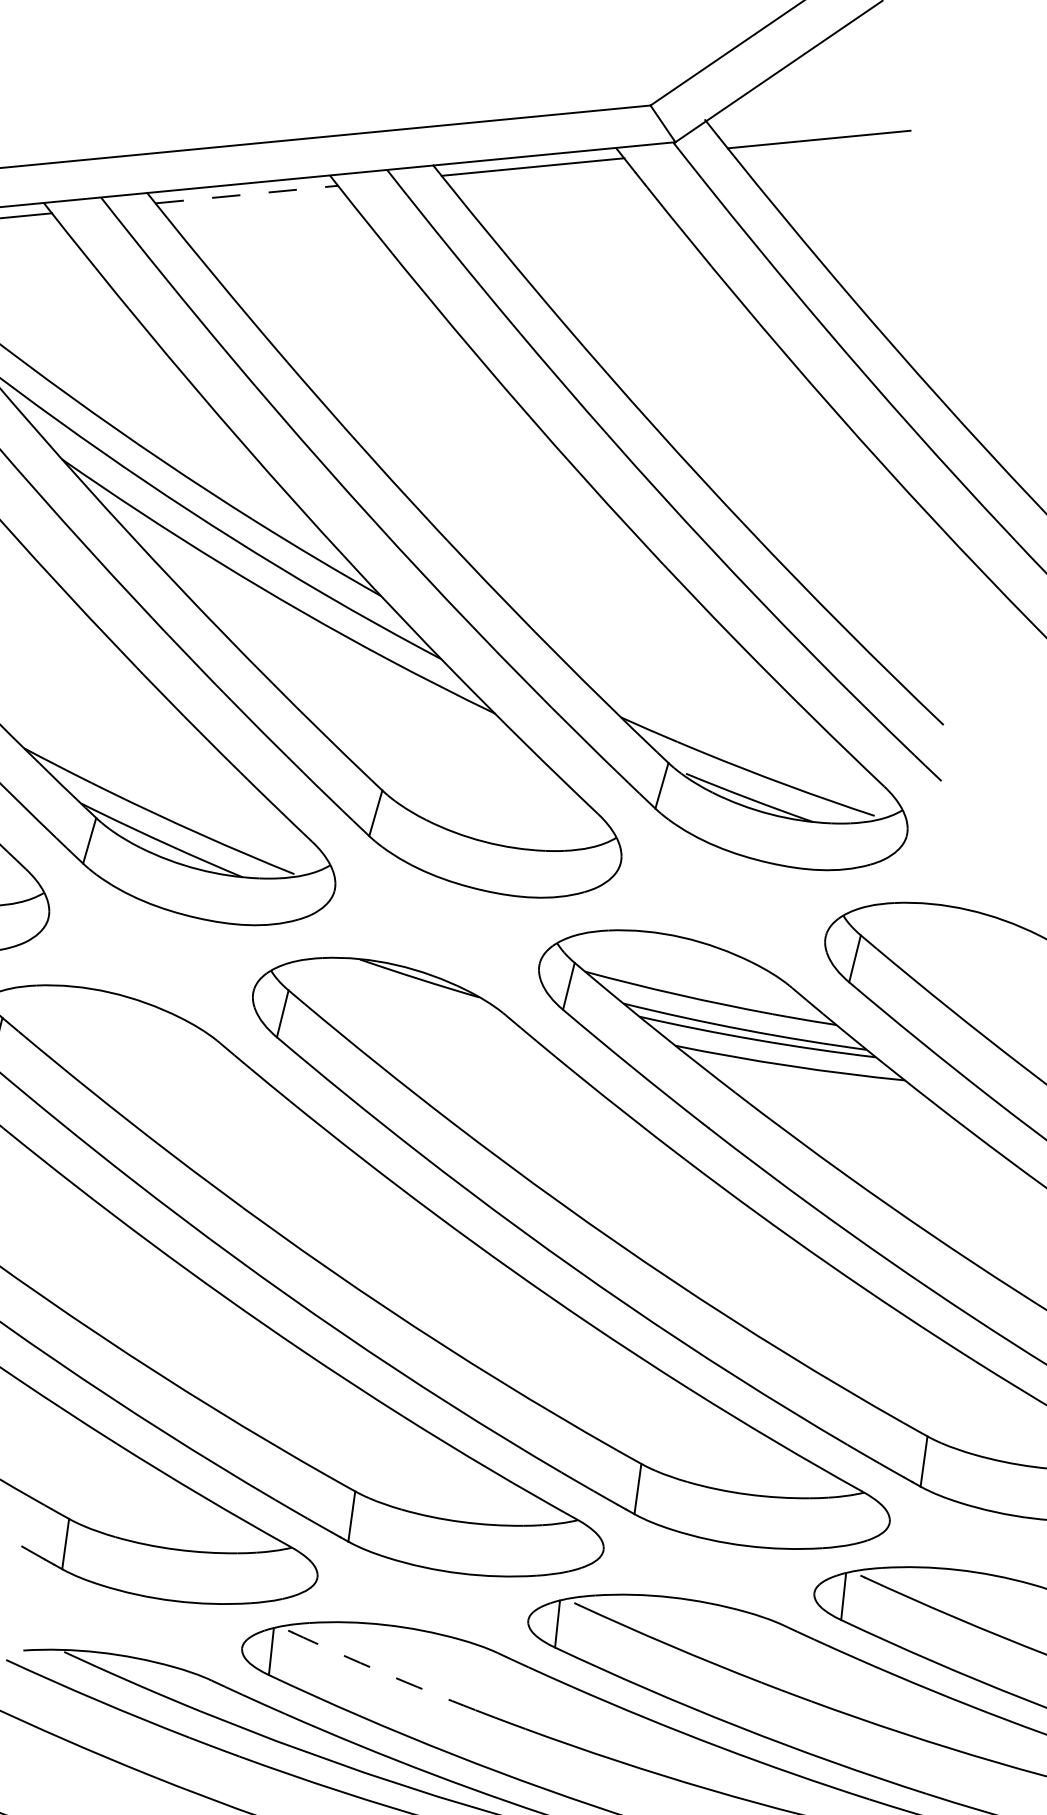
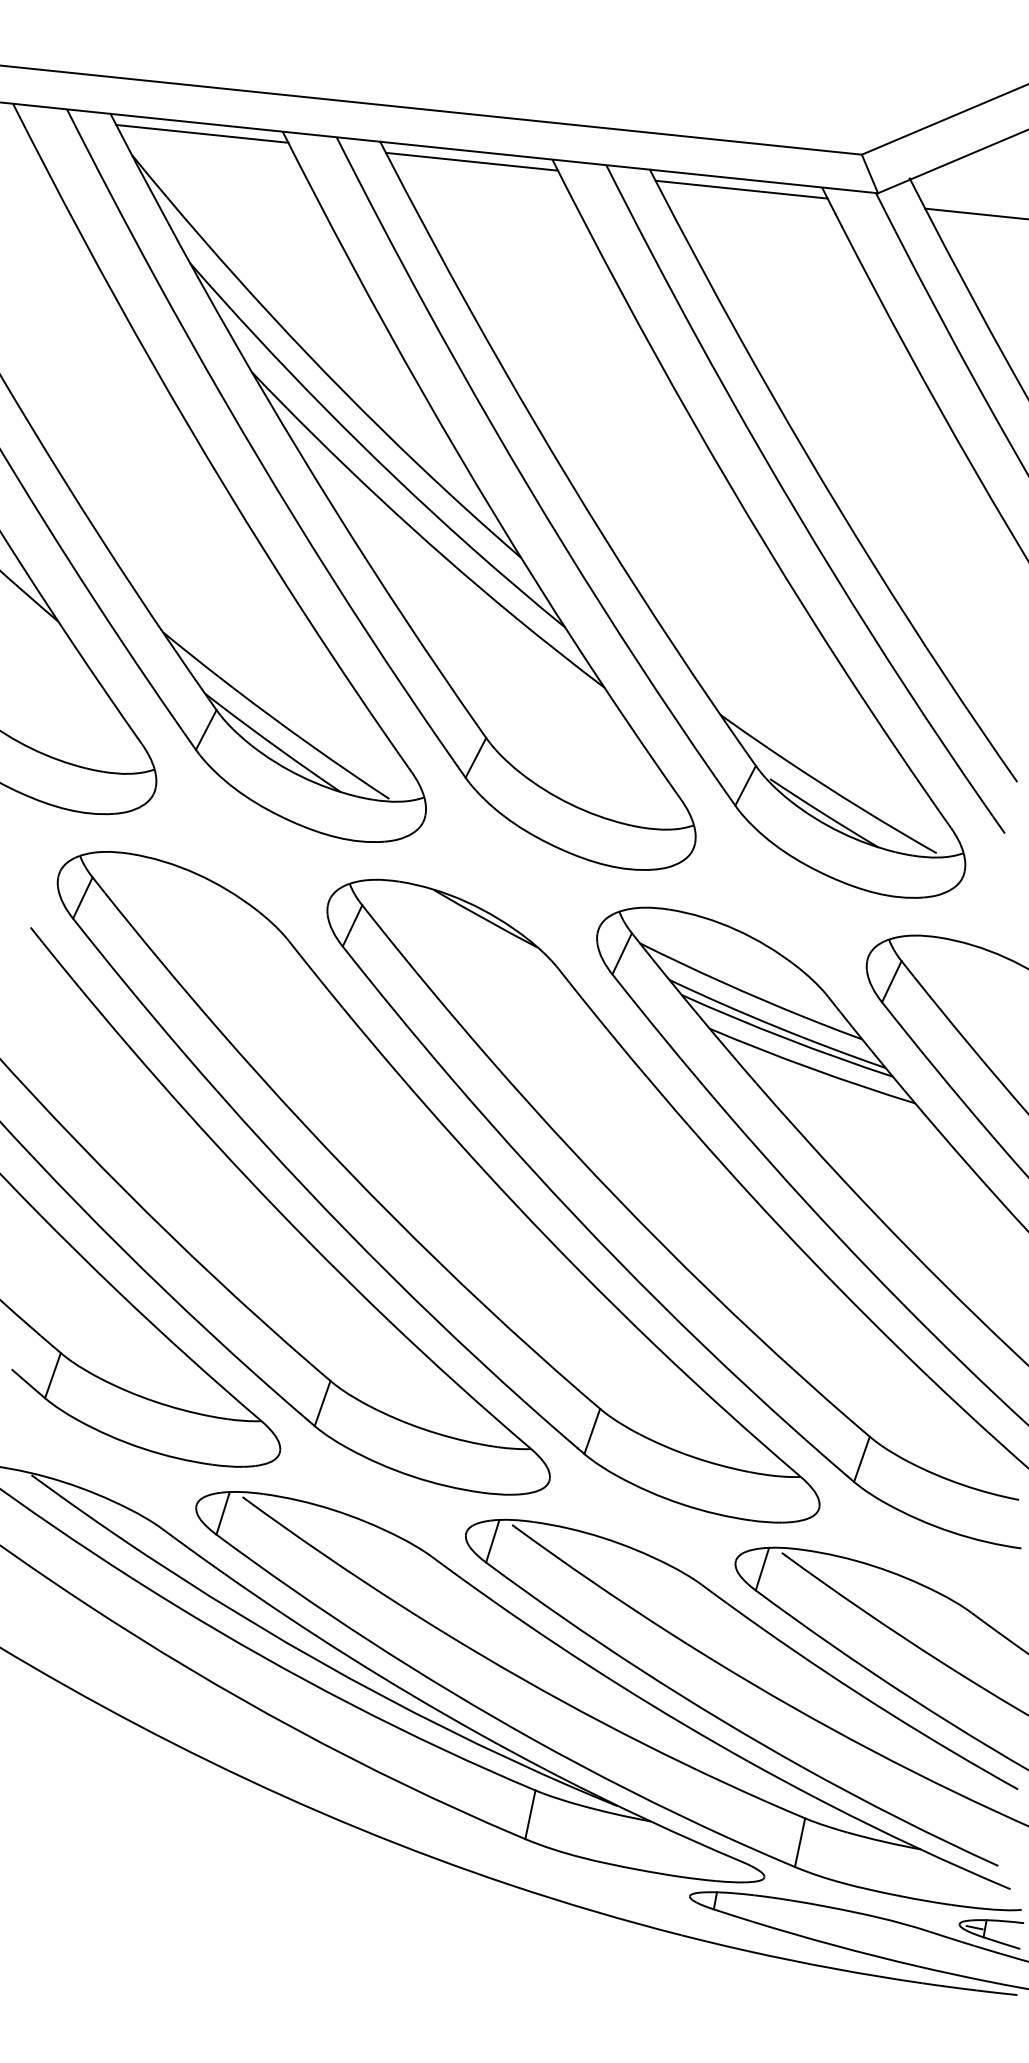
line: (247, 194) -> (472, 161), dashed -> solid
arc: (383, 1672) -> (322, 1553), dashed -> solid

